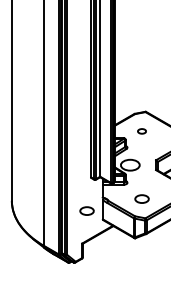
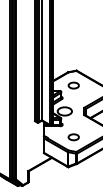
part: (141, 131) -> (73, 85), size x1.67
part: (86, 210) -> (31, 146), removed

